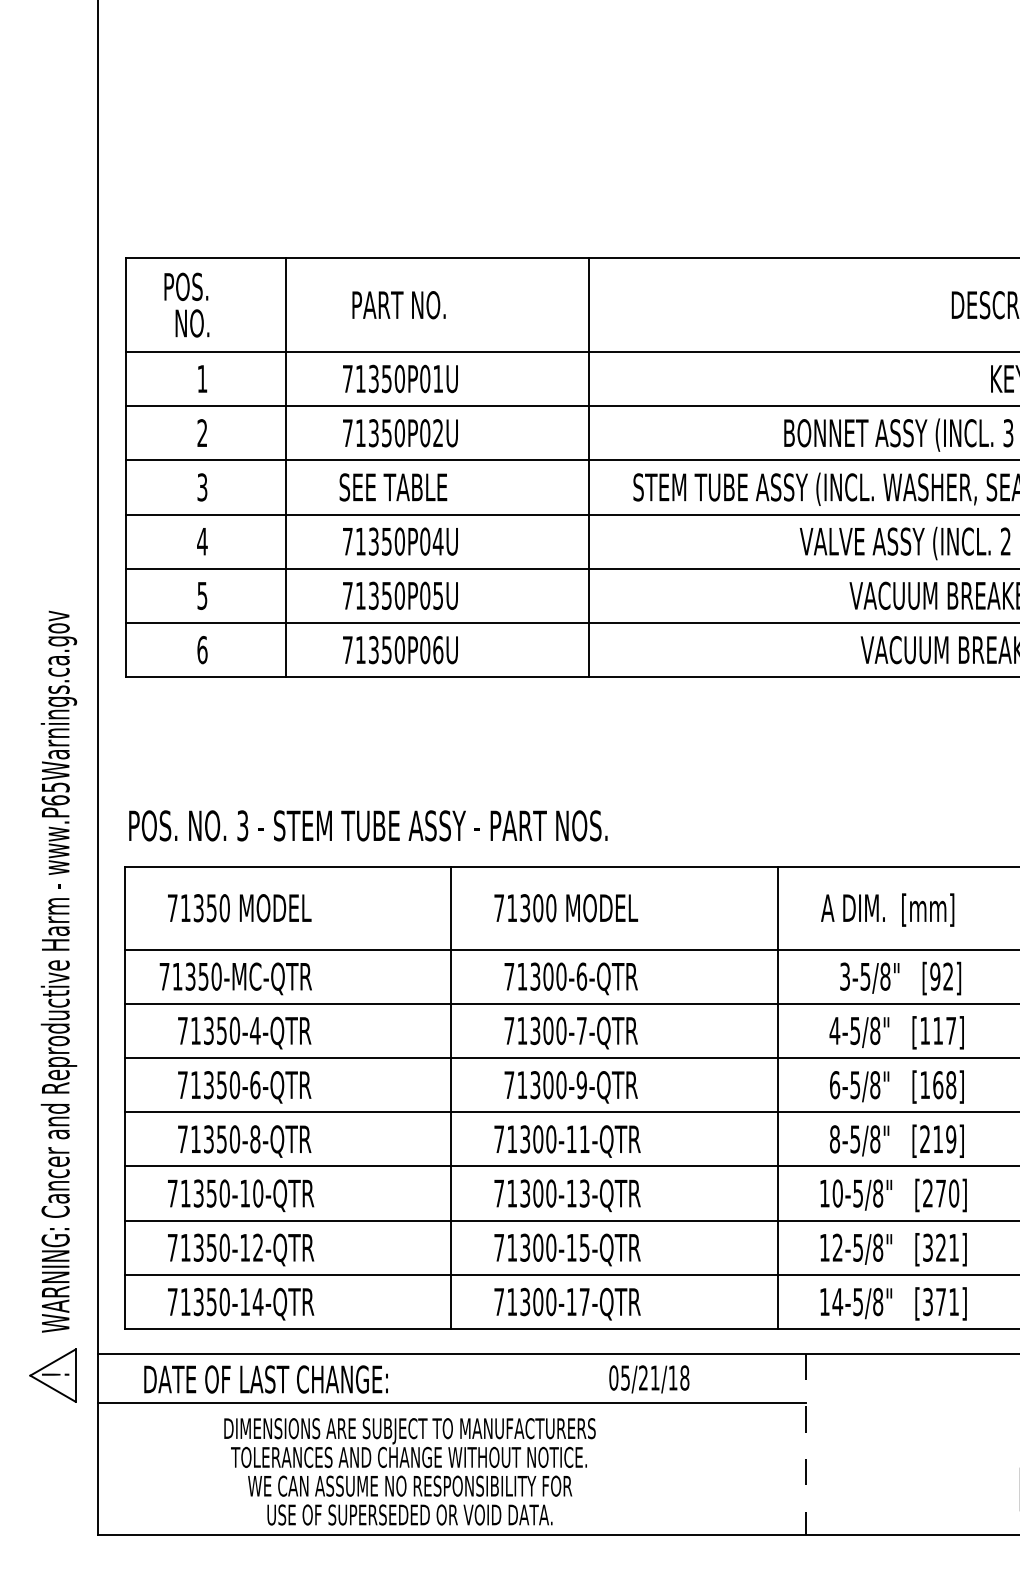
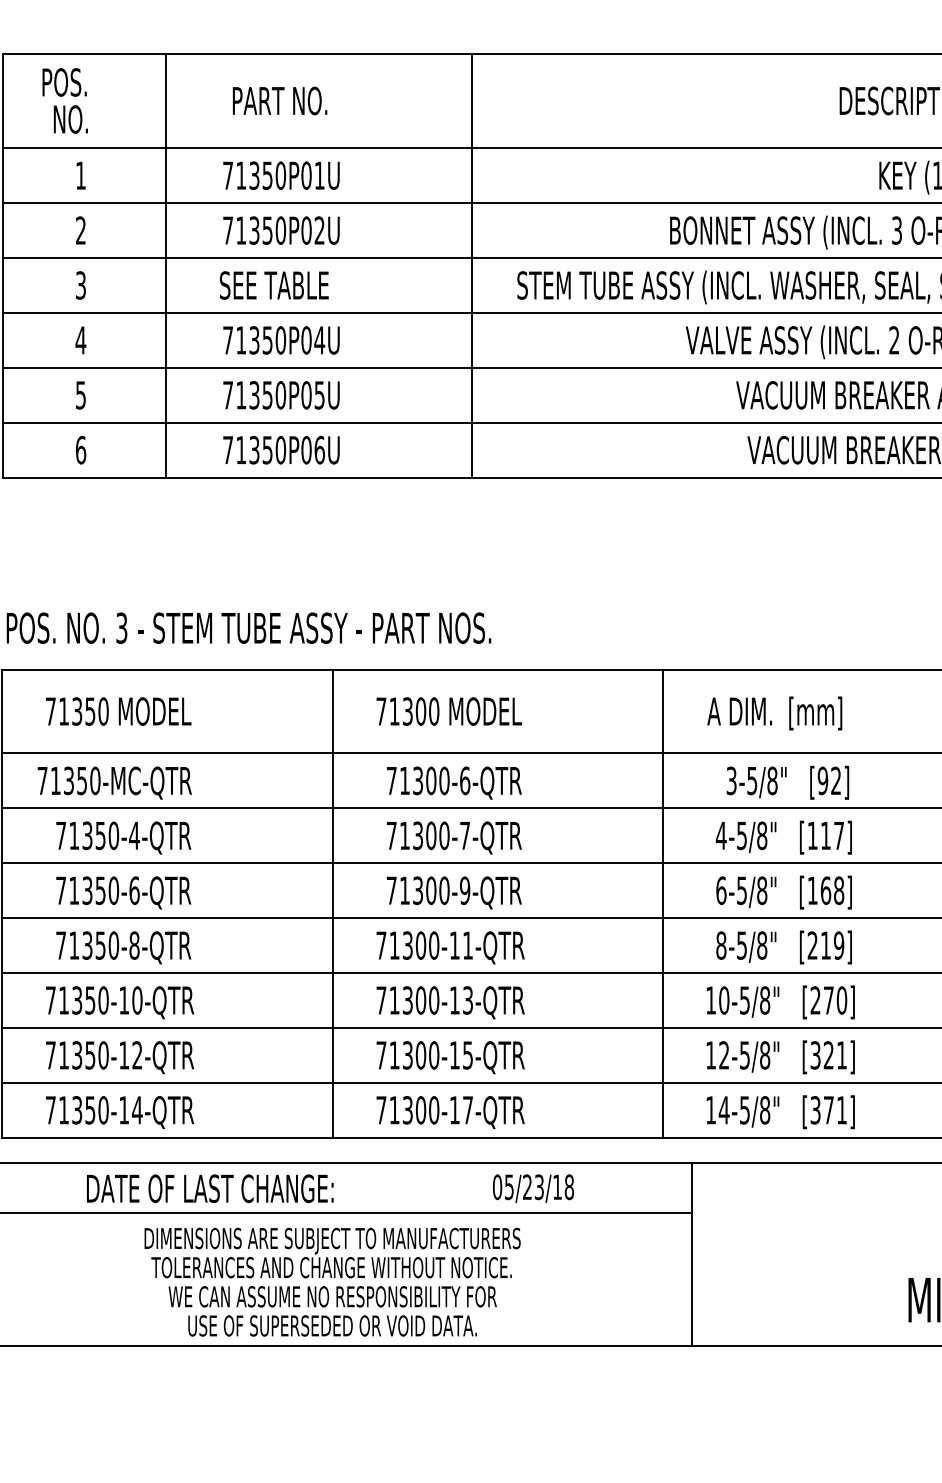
text: (654, 1377) -> (538, 1186), 05/21/18 -> 05/23/18
text: (265, 1379) -> (209, 1188), moved
line: (805, 1444) -> (691, 1254), dashed -> solid
text: (409, 1471) -> (332, 1281), moved

